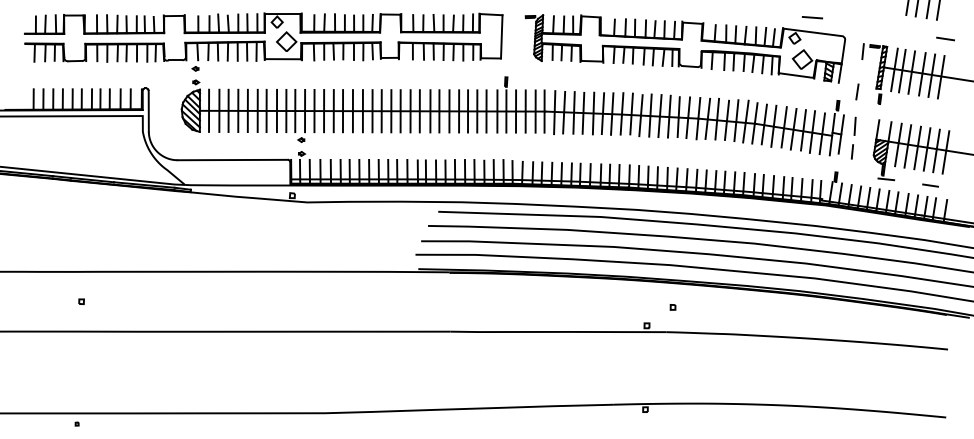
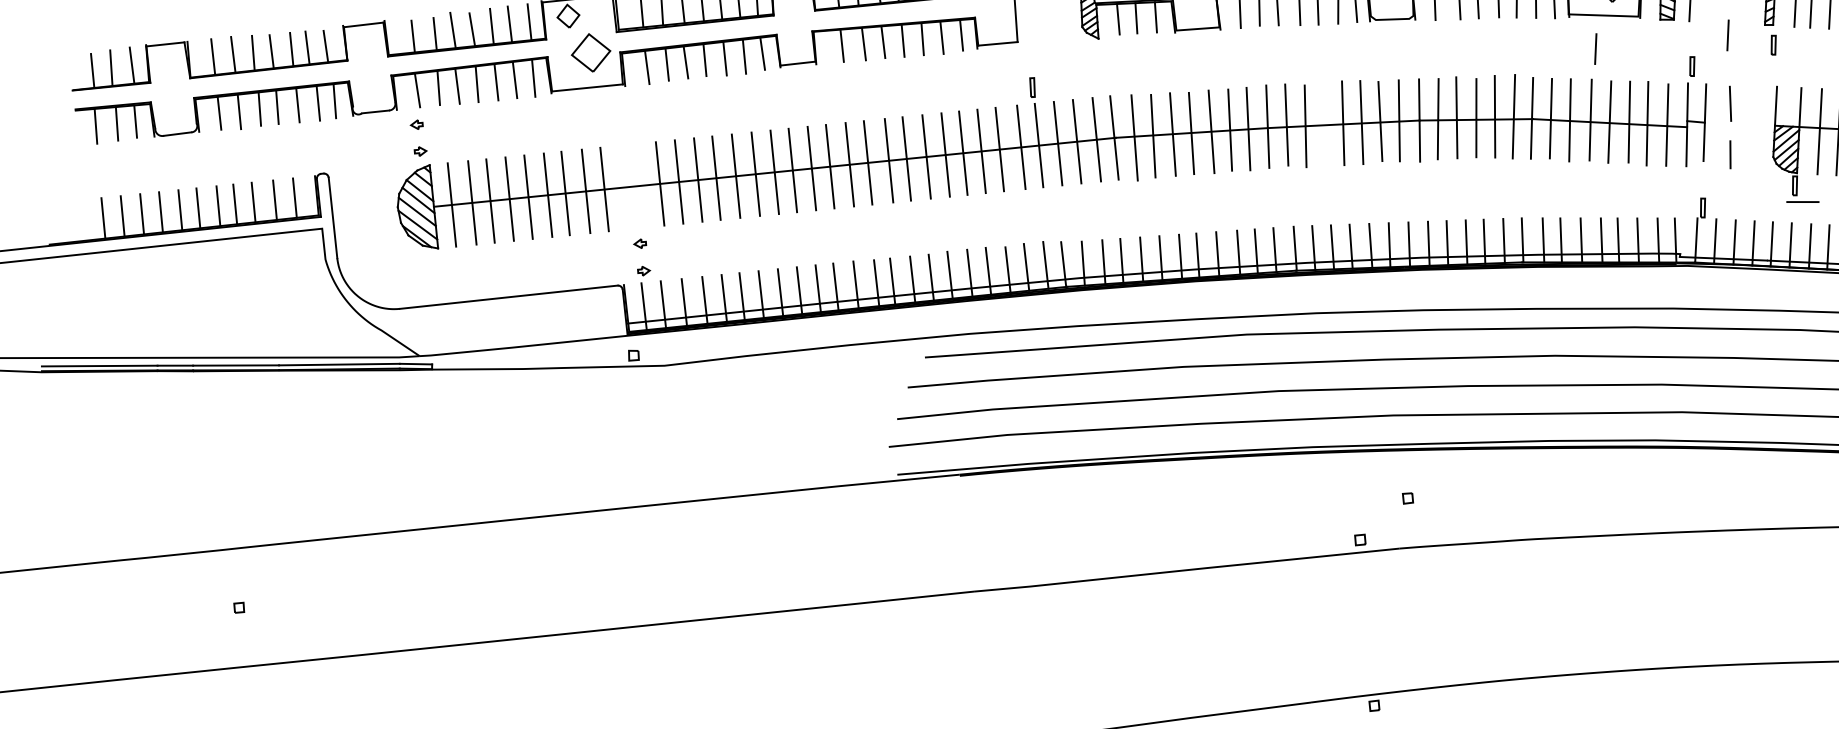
line: (790, 91) -> (1595, 48), added
line: (295, 110) -> (622, 186), removed
line: (305, 110) -> (642, 184), removed
line: (650, 115) -> (1324, 124), removed

